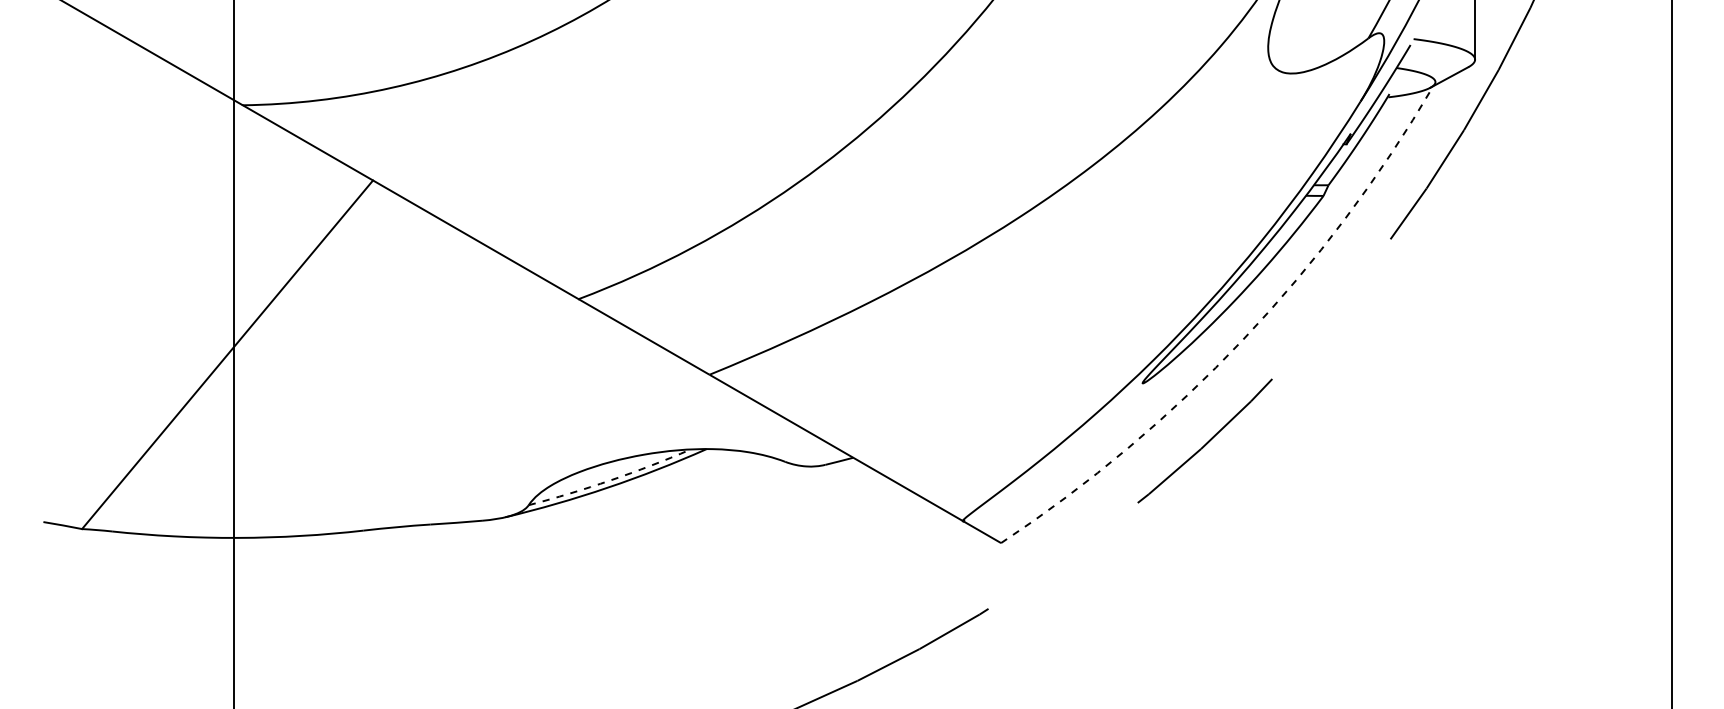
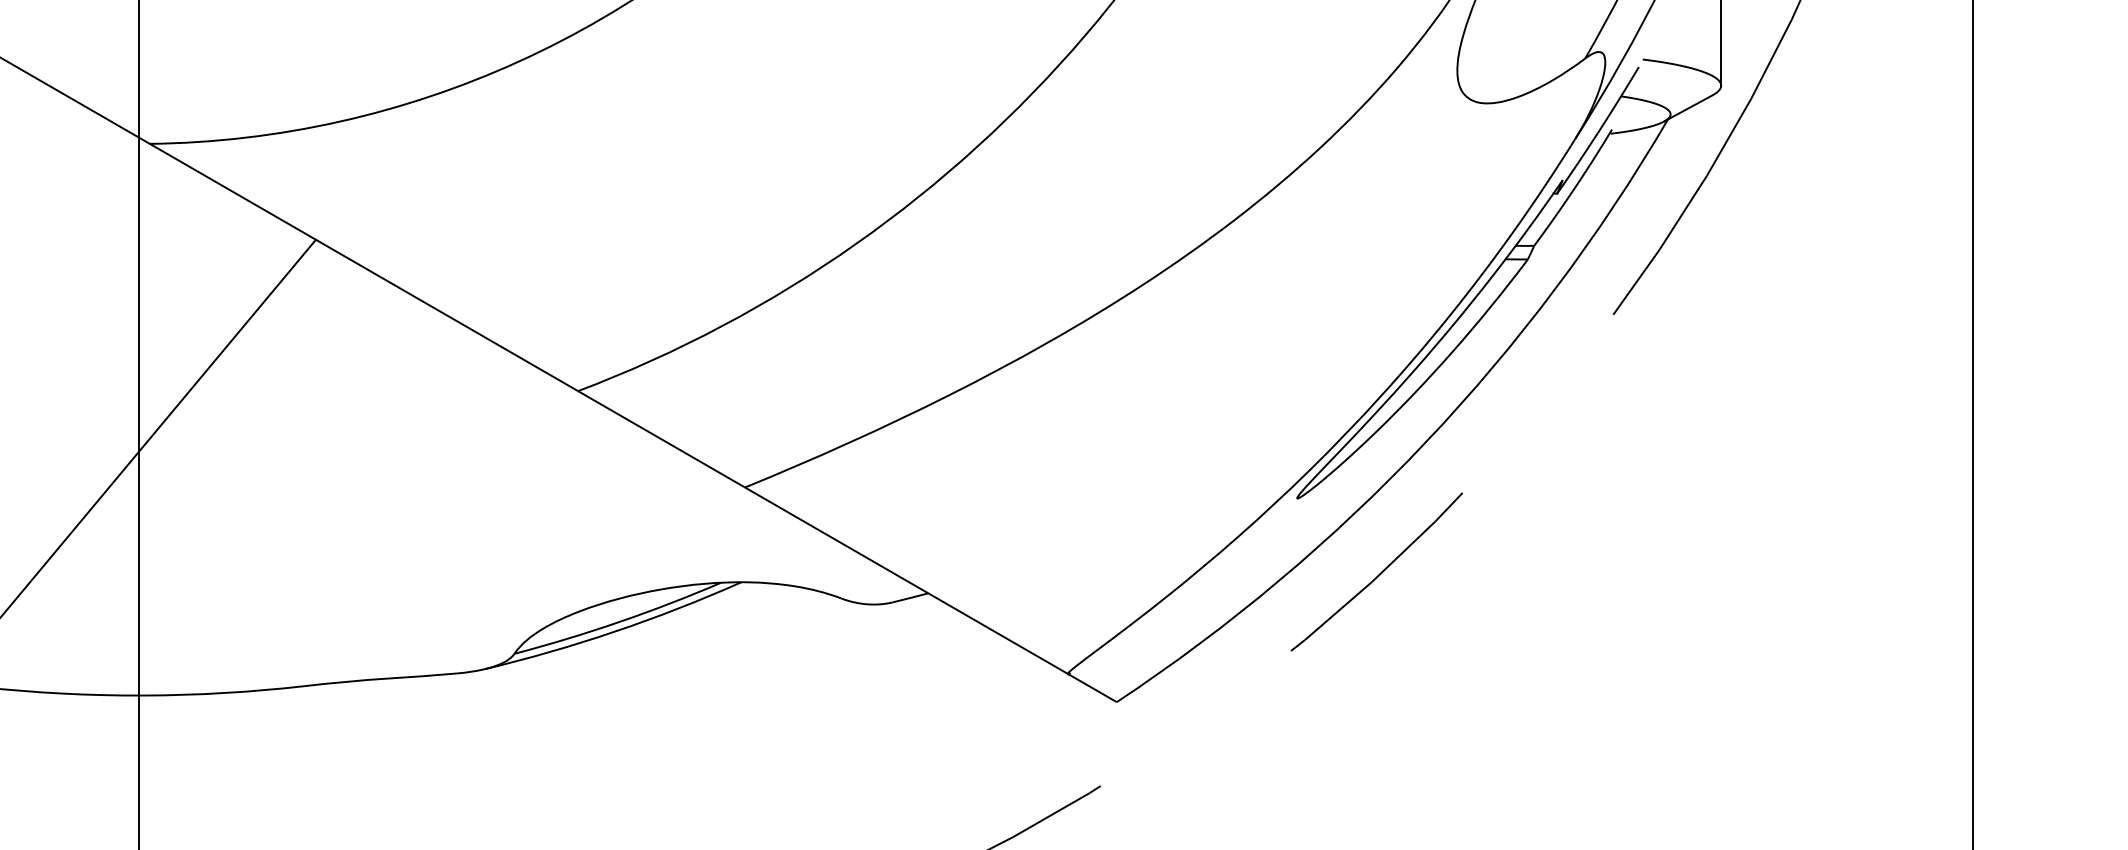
arc: (1243, 339) -> (1425, 442), dashed -> solid
arc: (610, 480) -> (618, 622), dashed -> solid

